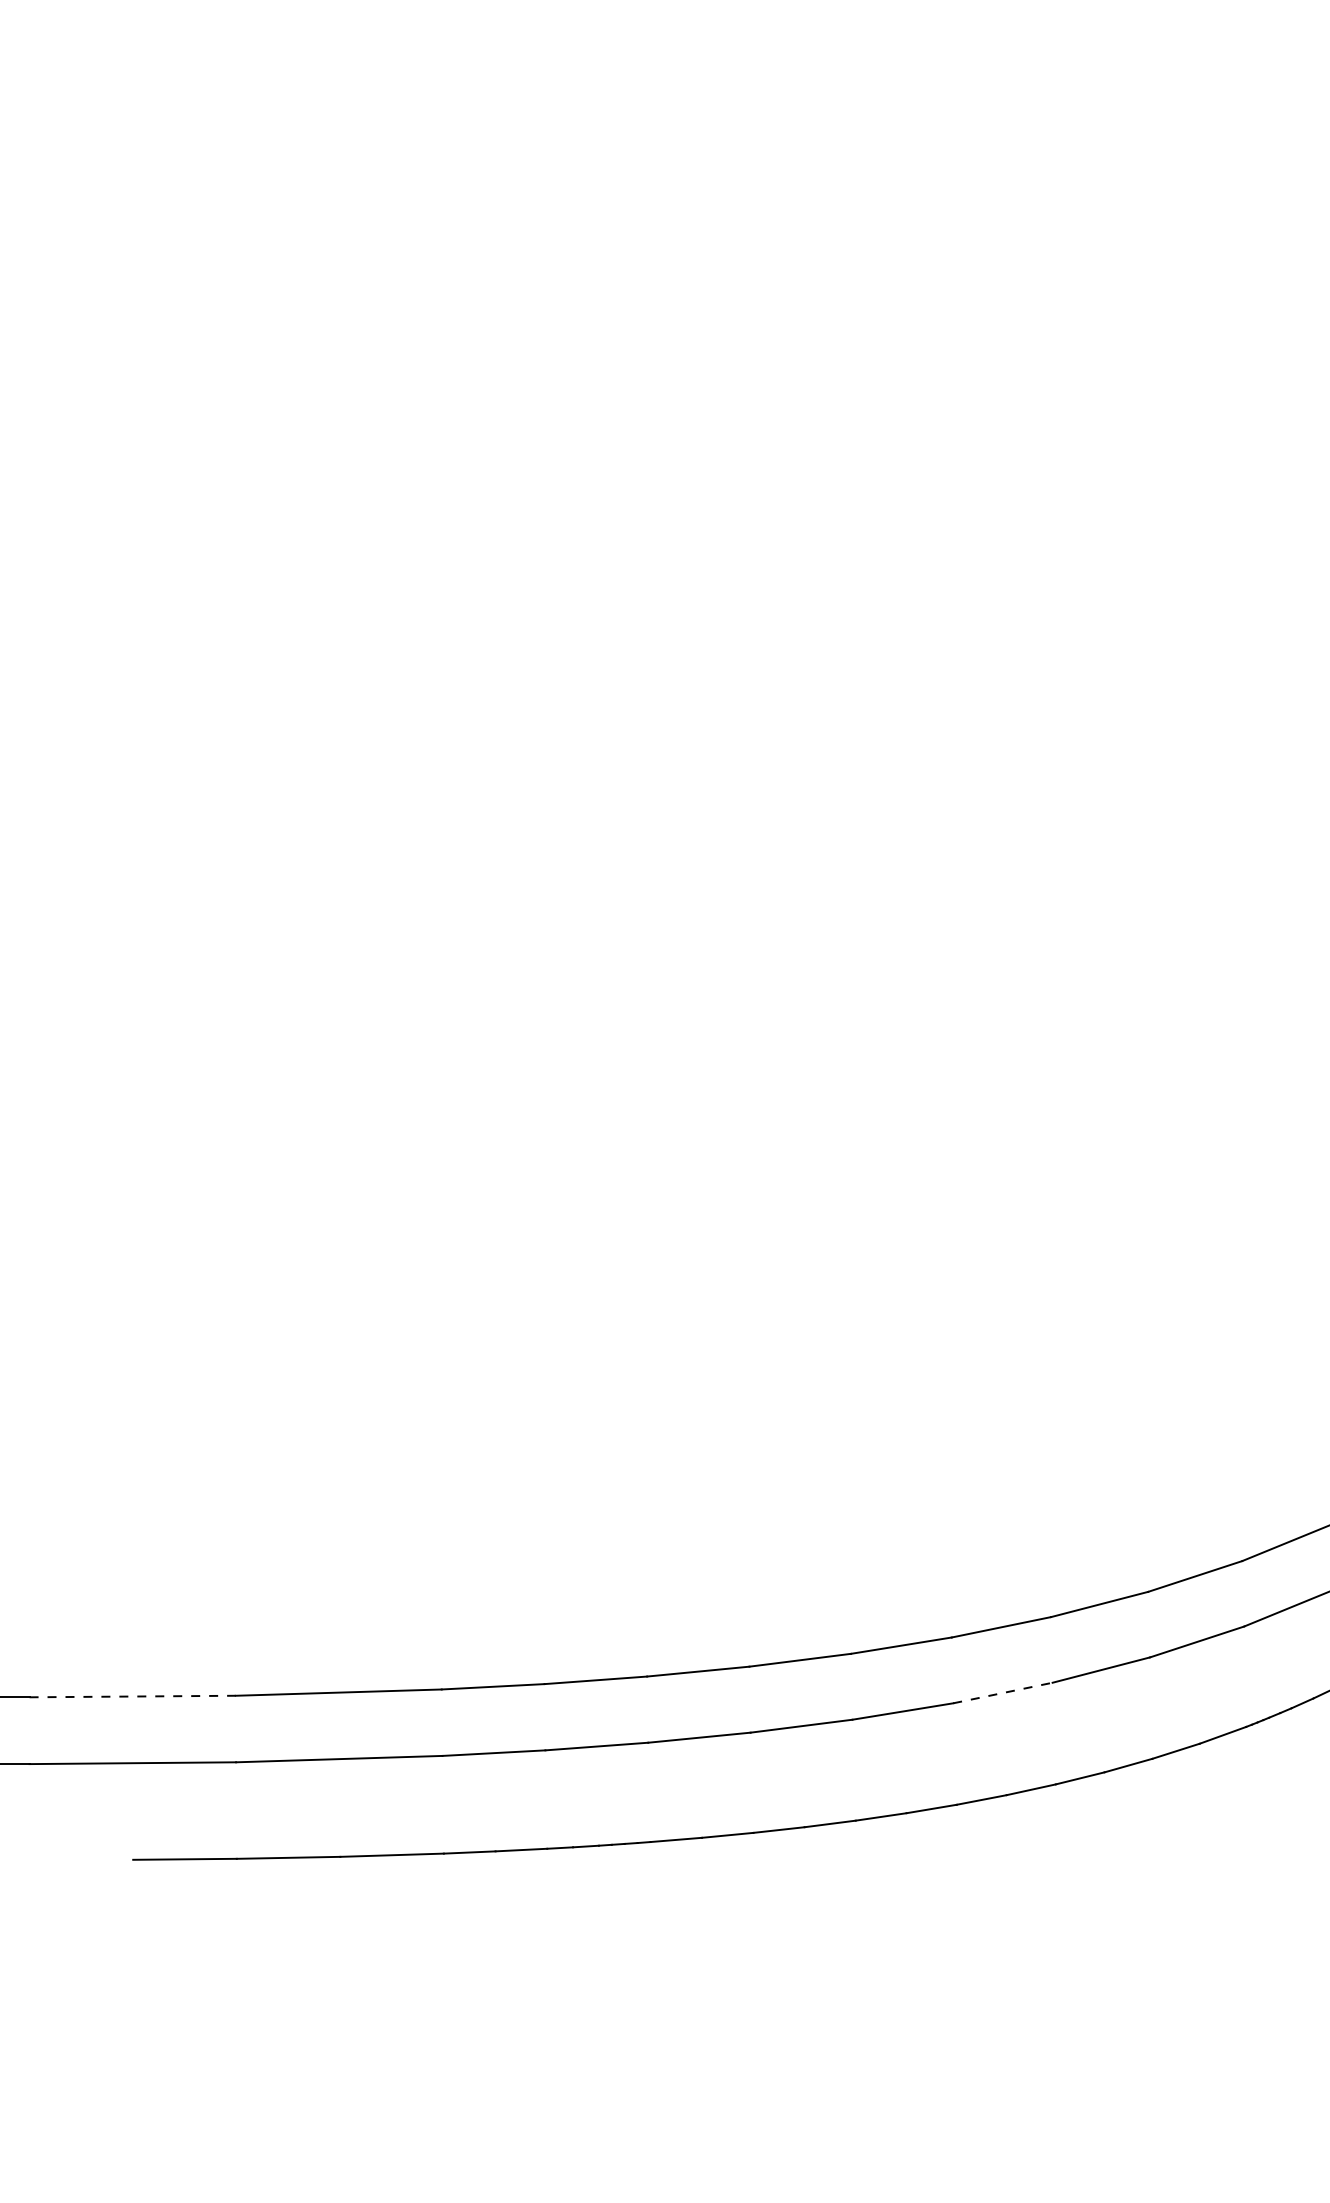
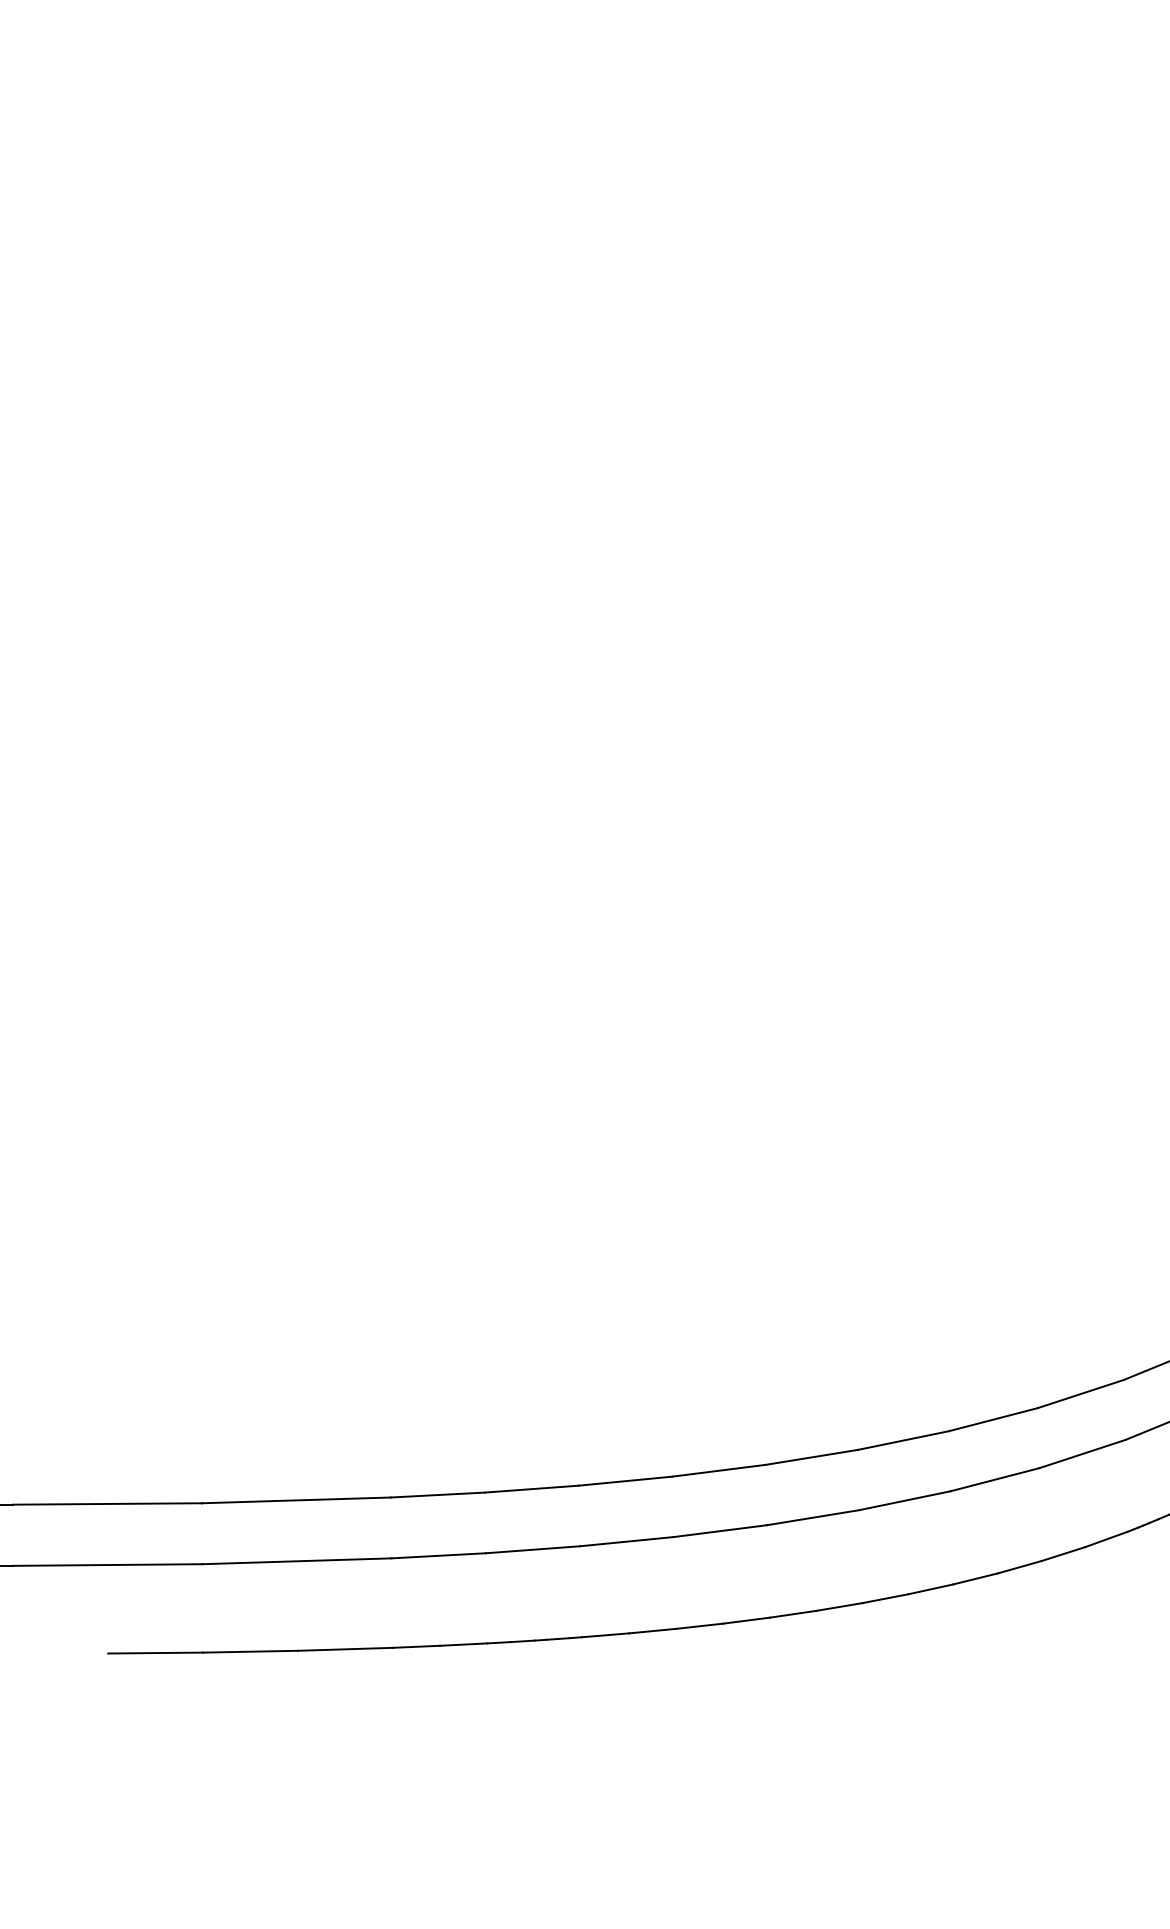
line: (1002, 1693) -> (904, 1501), dashed -> solid
line: (133, 1696) -> (108, 1503), dashed -> solid

